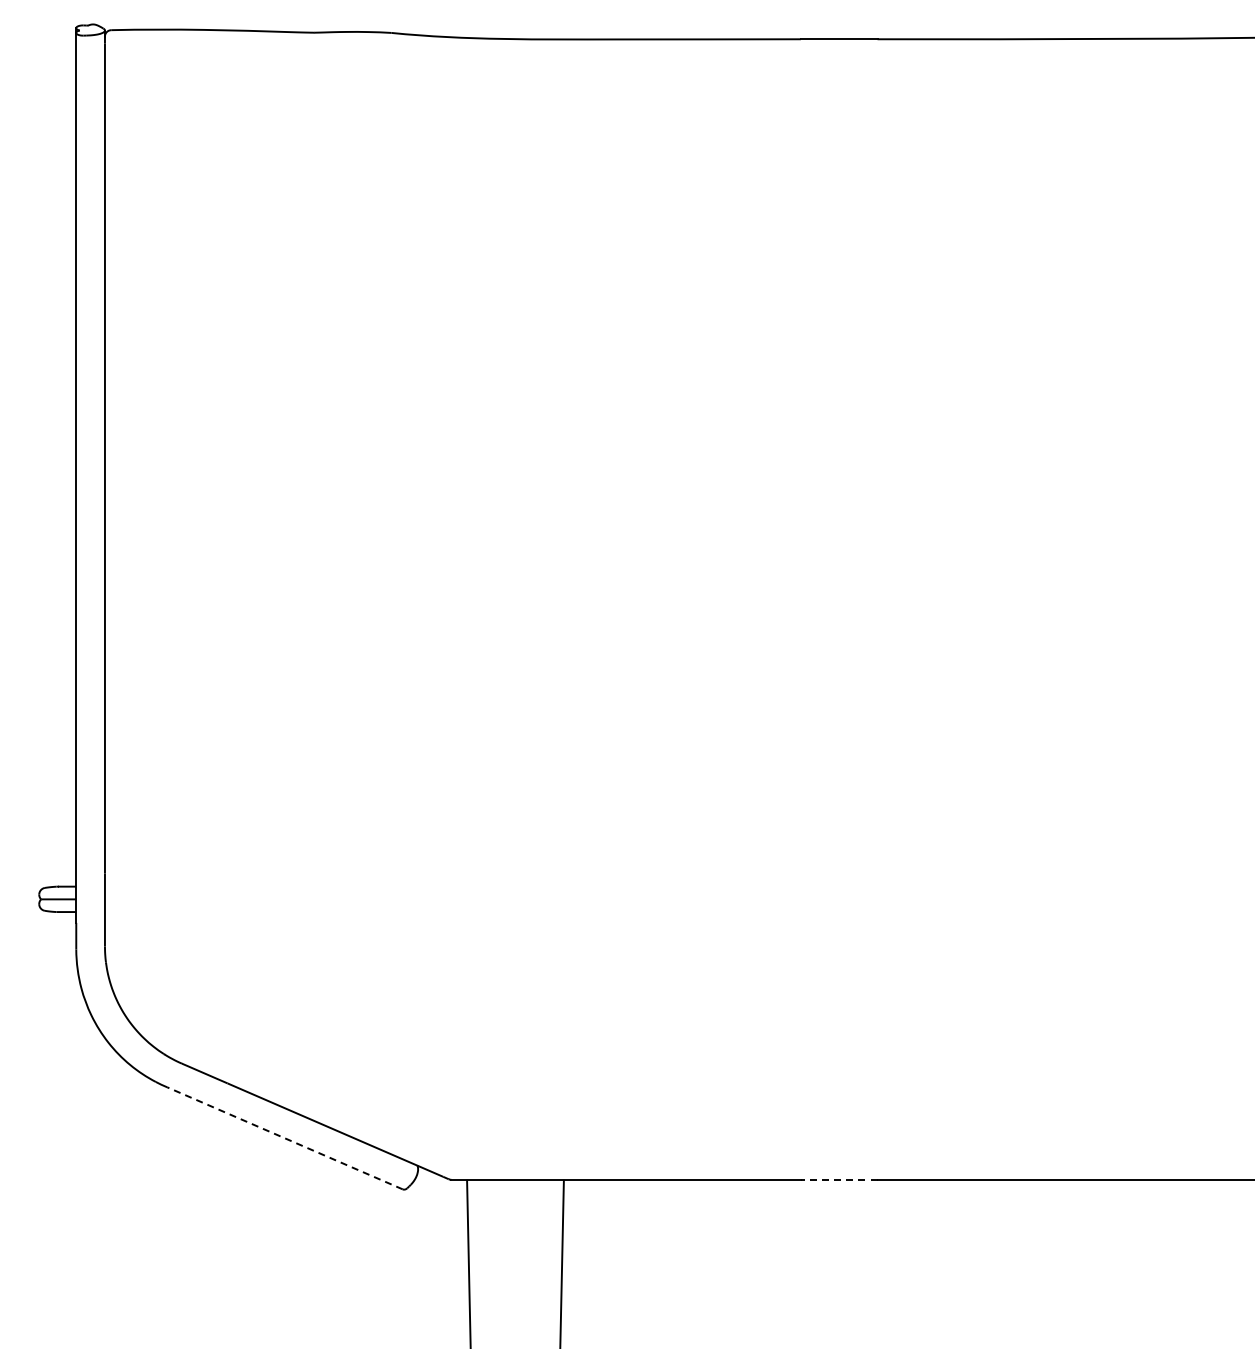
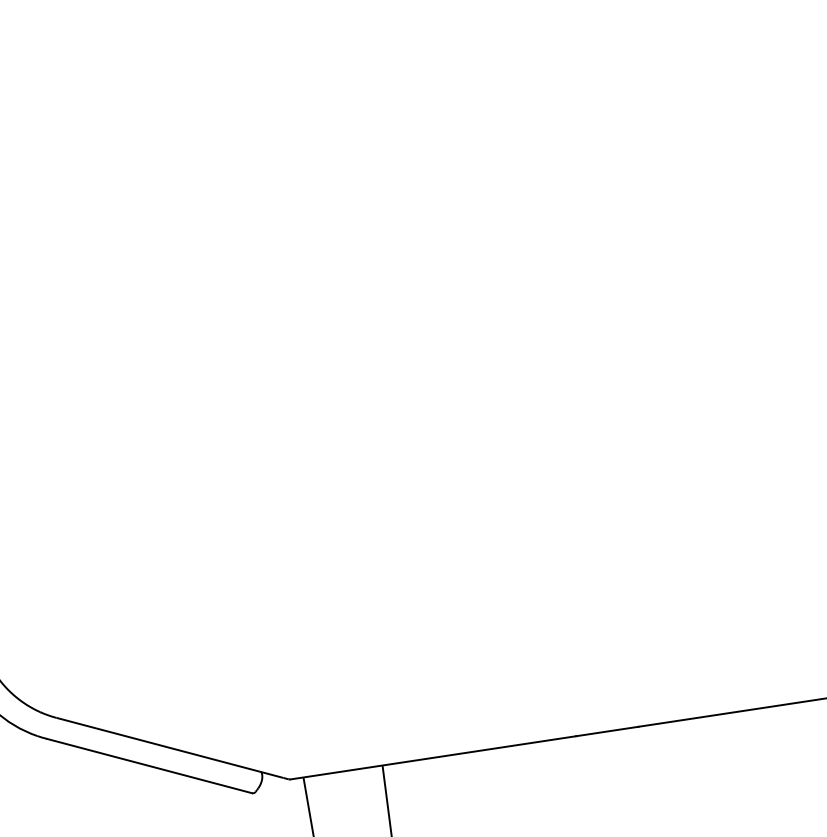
line: (284, 1138) -> (149, 766), dashed -> solid
line: (838, 1179) -> (606, 731), dashed -> solid

